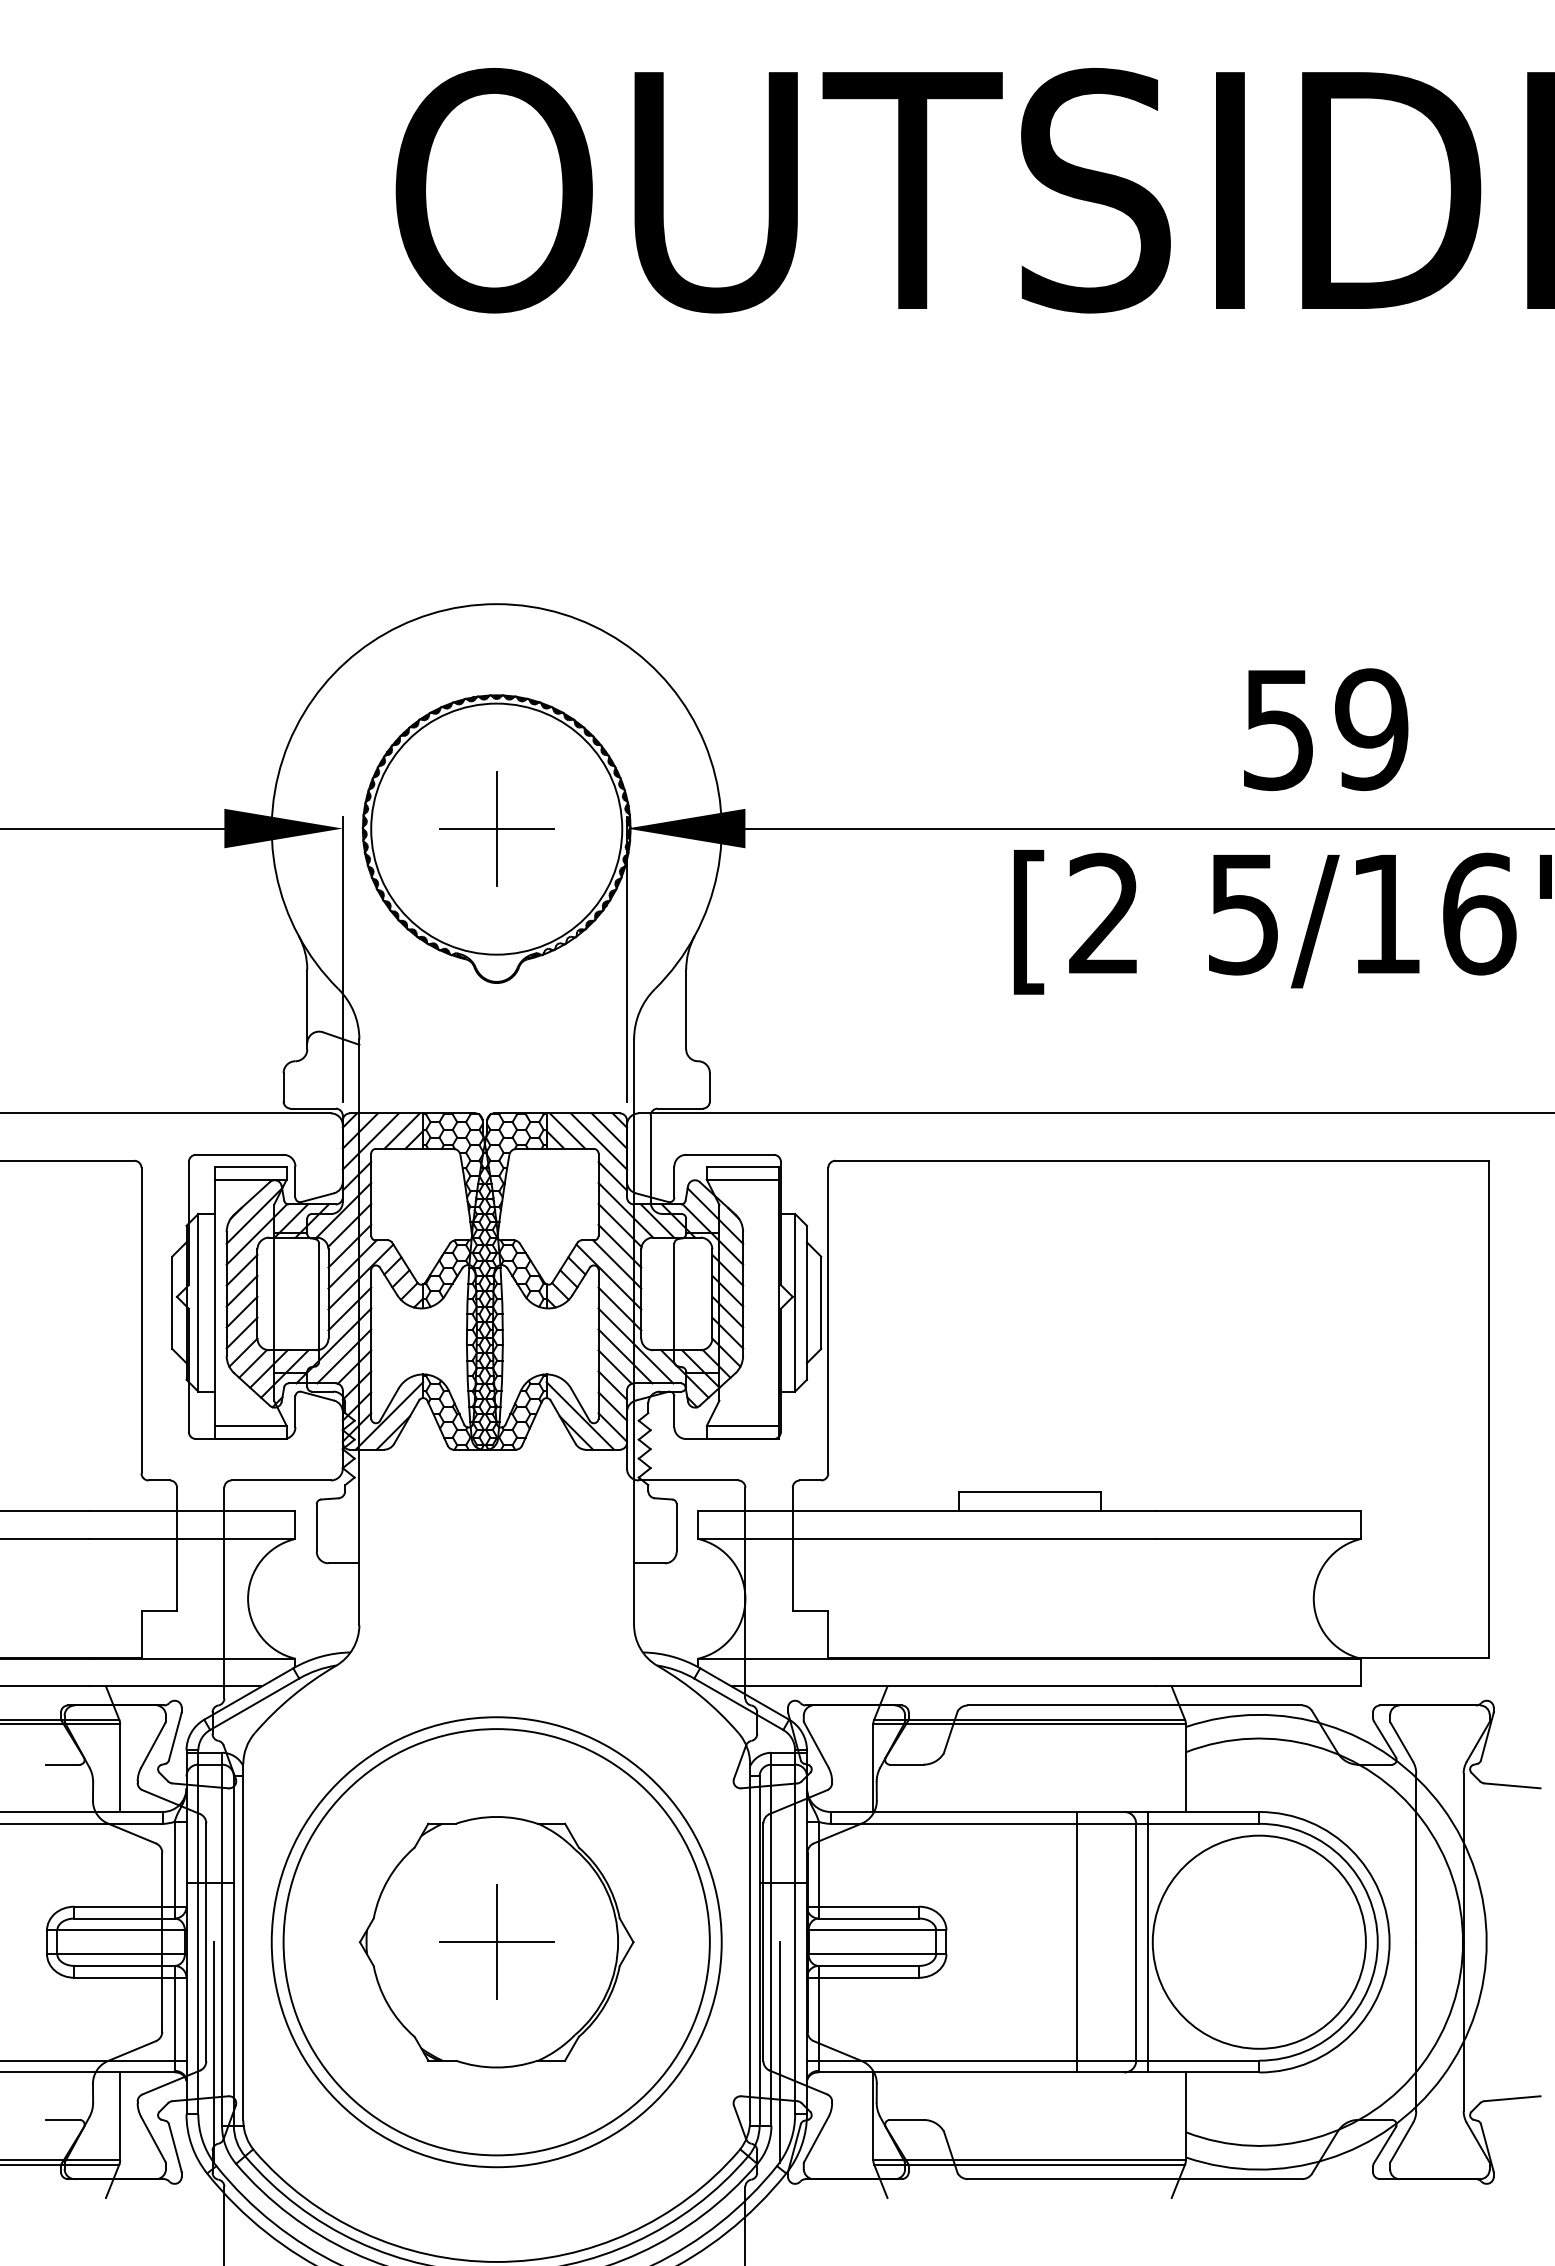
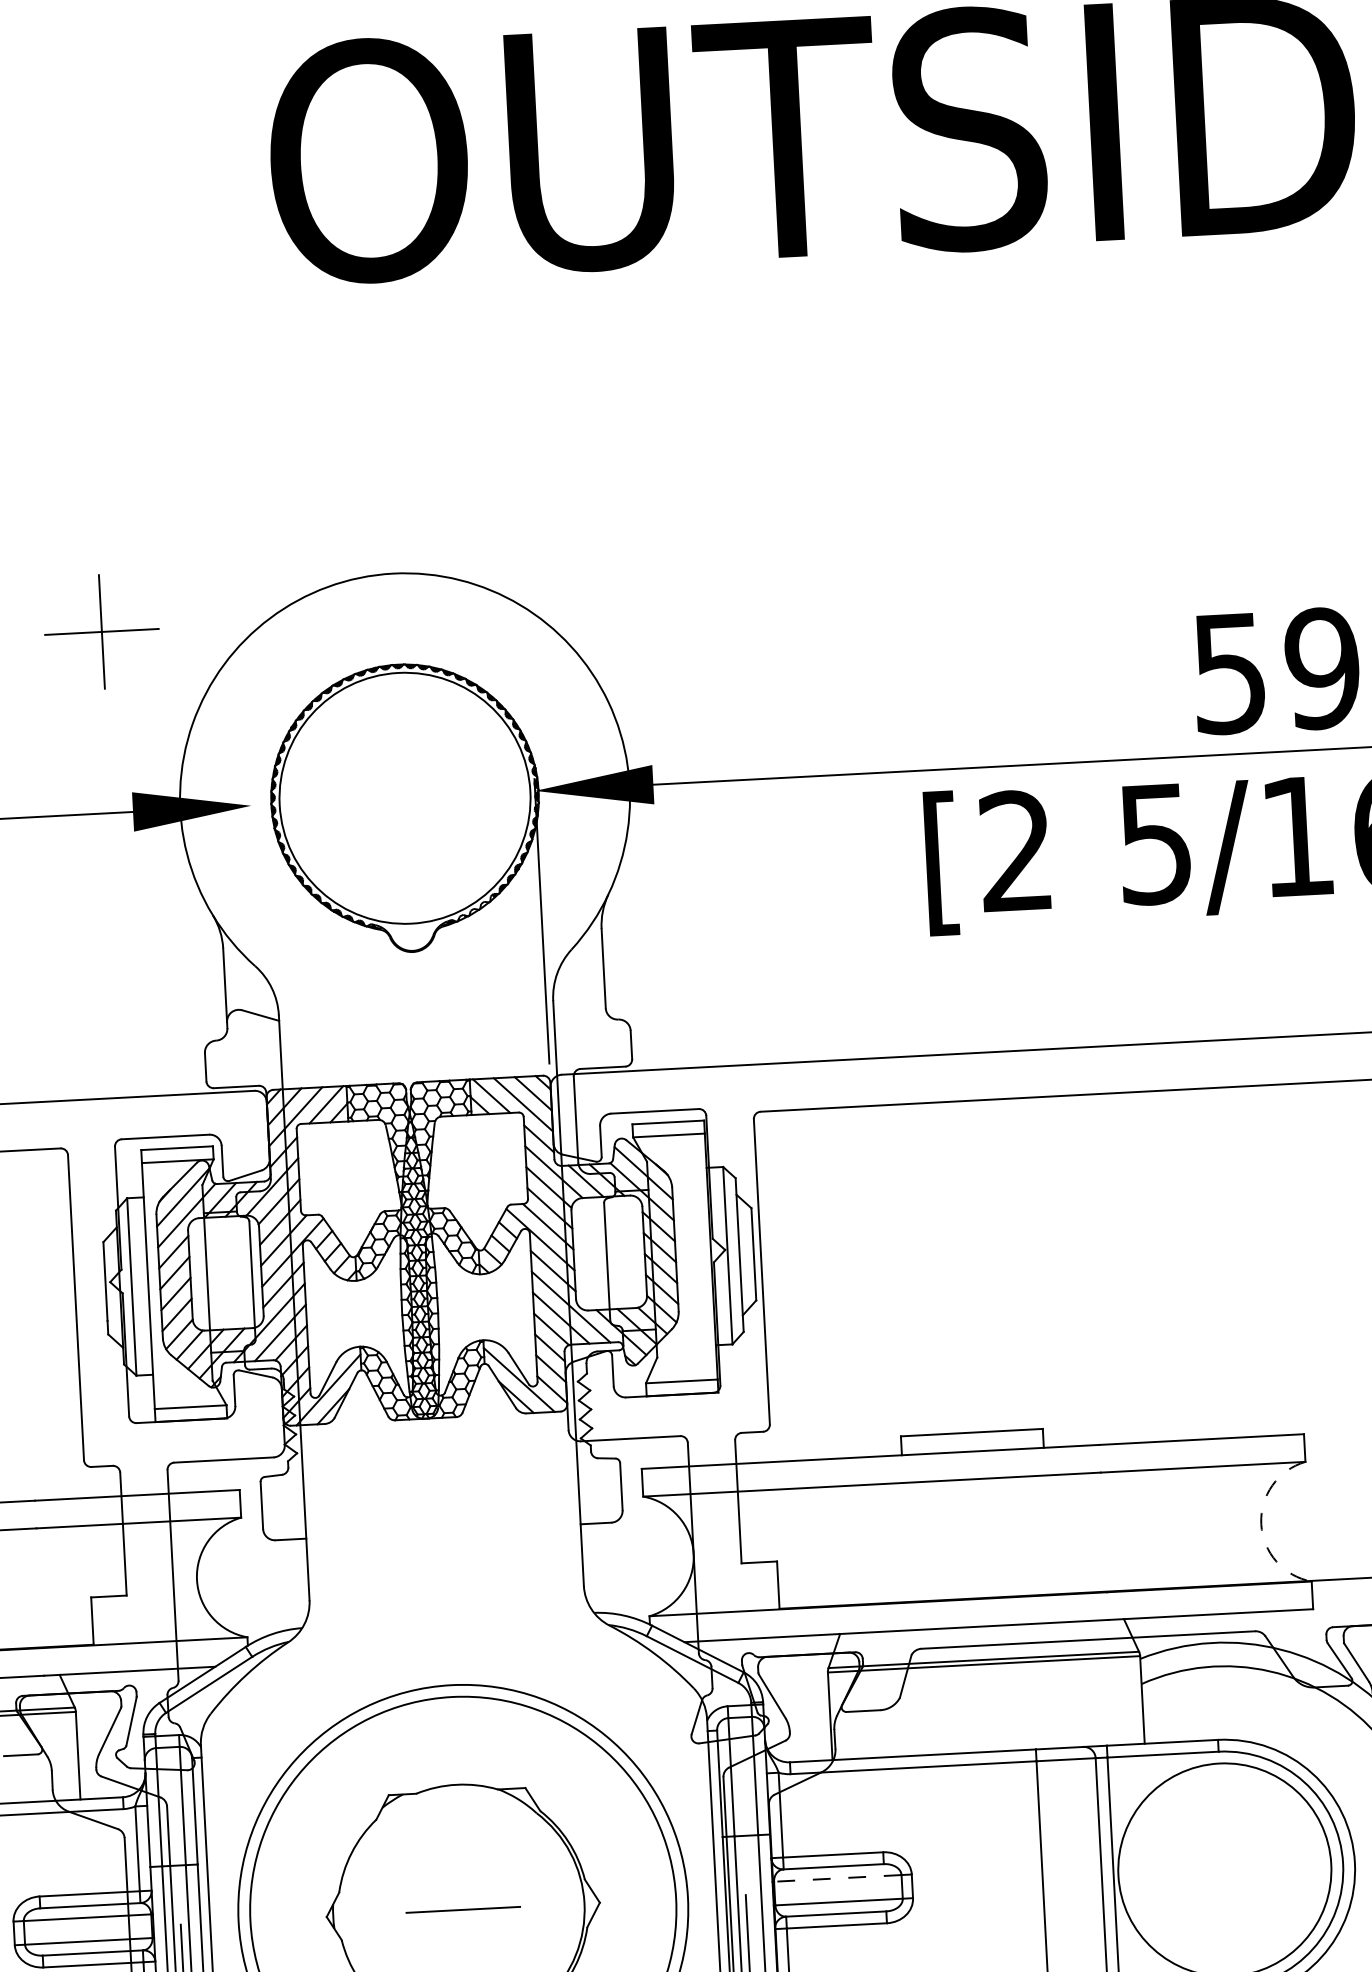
text: (1326, 729) -> (1277, 670), moved
part: (496, 828) -> (101, 631), moved
line: (342, 958) -> (257, 935), removed
arc: (1313, 1598) -> (1260, 1523), solid -> dashed
line: (872, 1930) -> (837, 1878), solid -> dashed
line: (496, 1942) -> (463, 1910), removed

